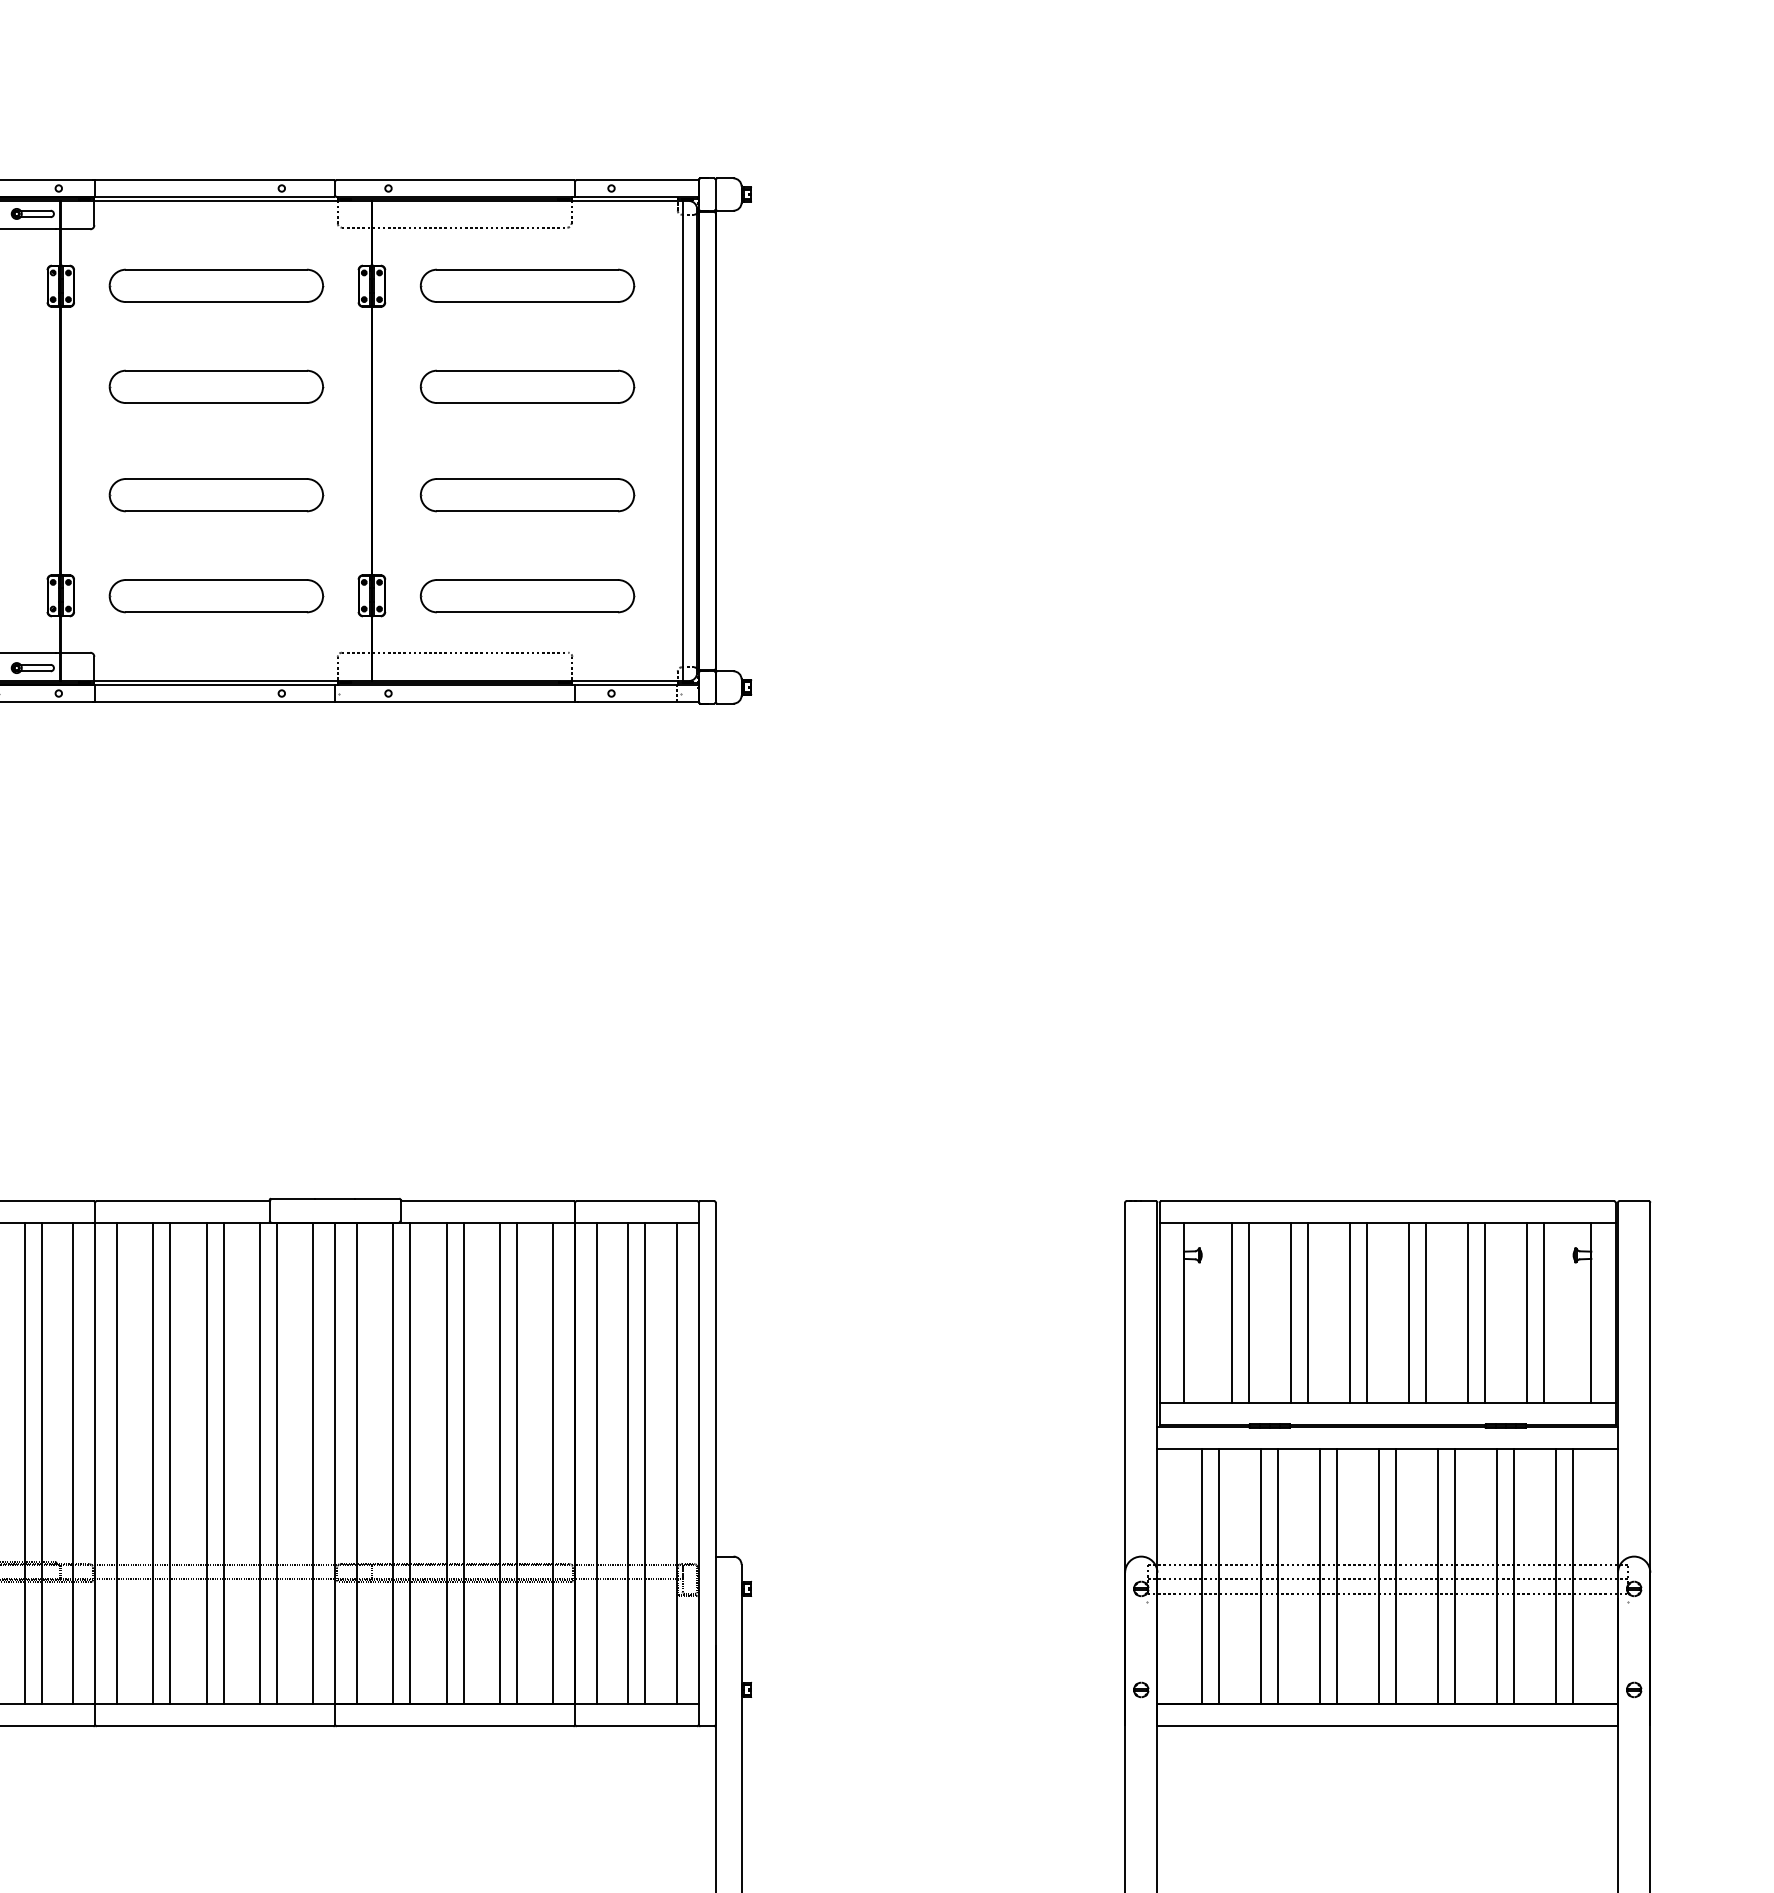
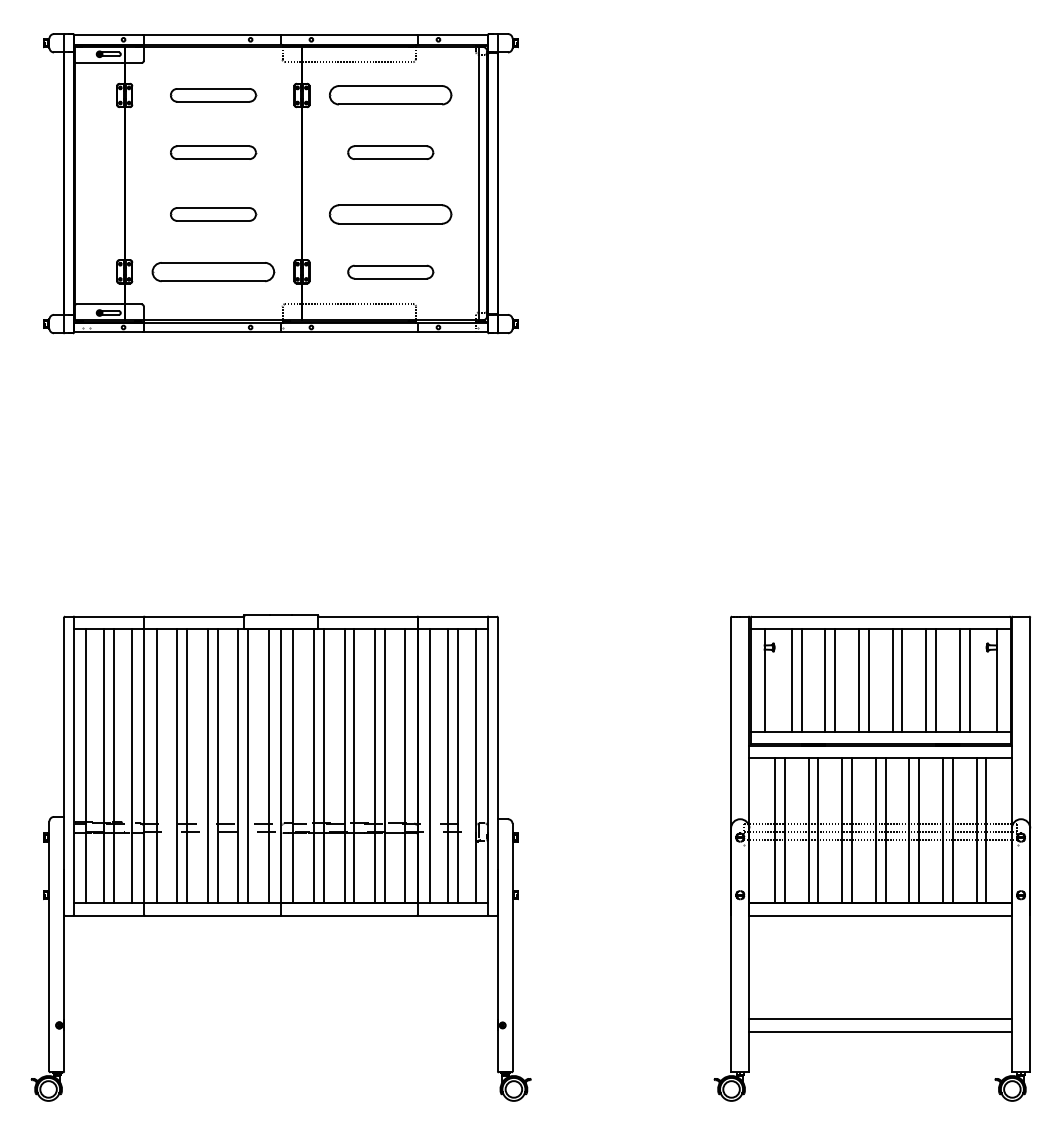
part: (216, 286) -> (213, 95), size x0.7
part: (216, 386) -> (213, 152), size x0.7
part: (527, 386) -> (390, 152), size x0.7
part: (216, 495) -> (213, 214), size x0.7
part: (527, 596) -> (390, 272), size x0.7

